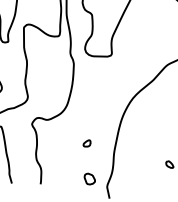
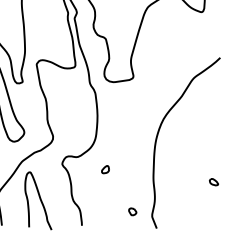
part: (87, 143) -> (105, 169), moved
part: (89, 179) -> (132, 211), size x0.62

